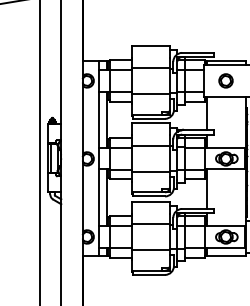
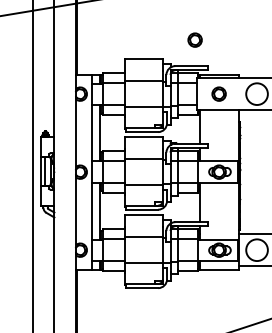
circle: (201, 26) -> (194, 39), added

